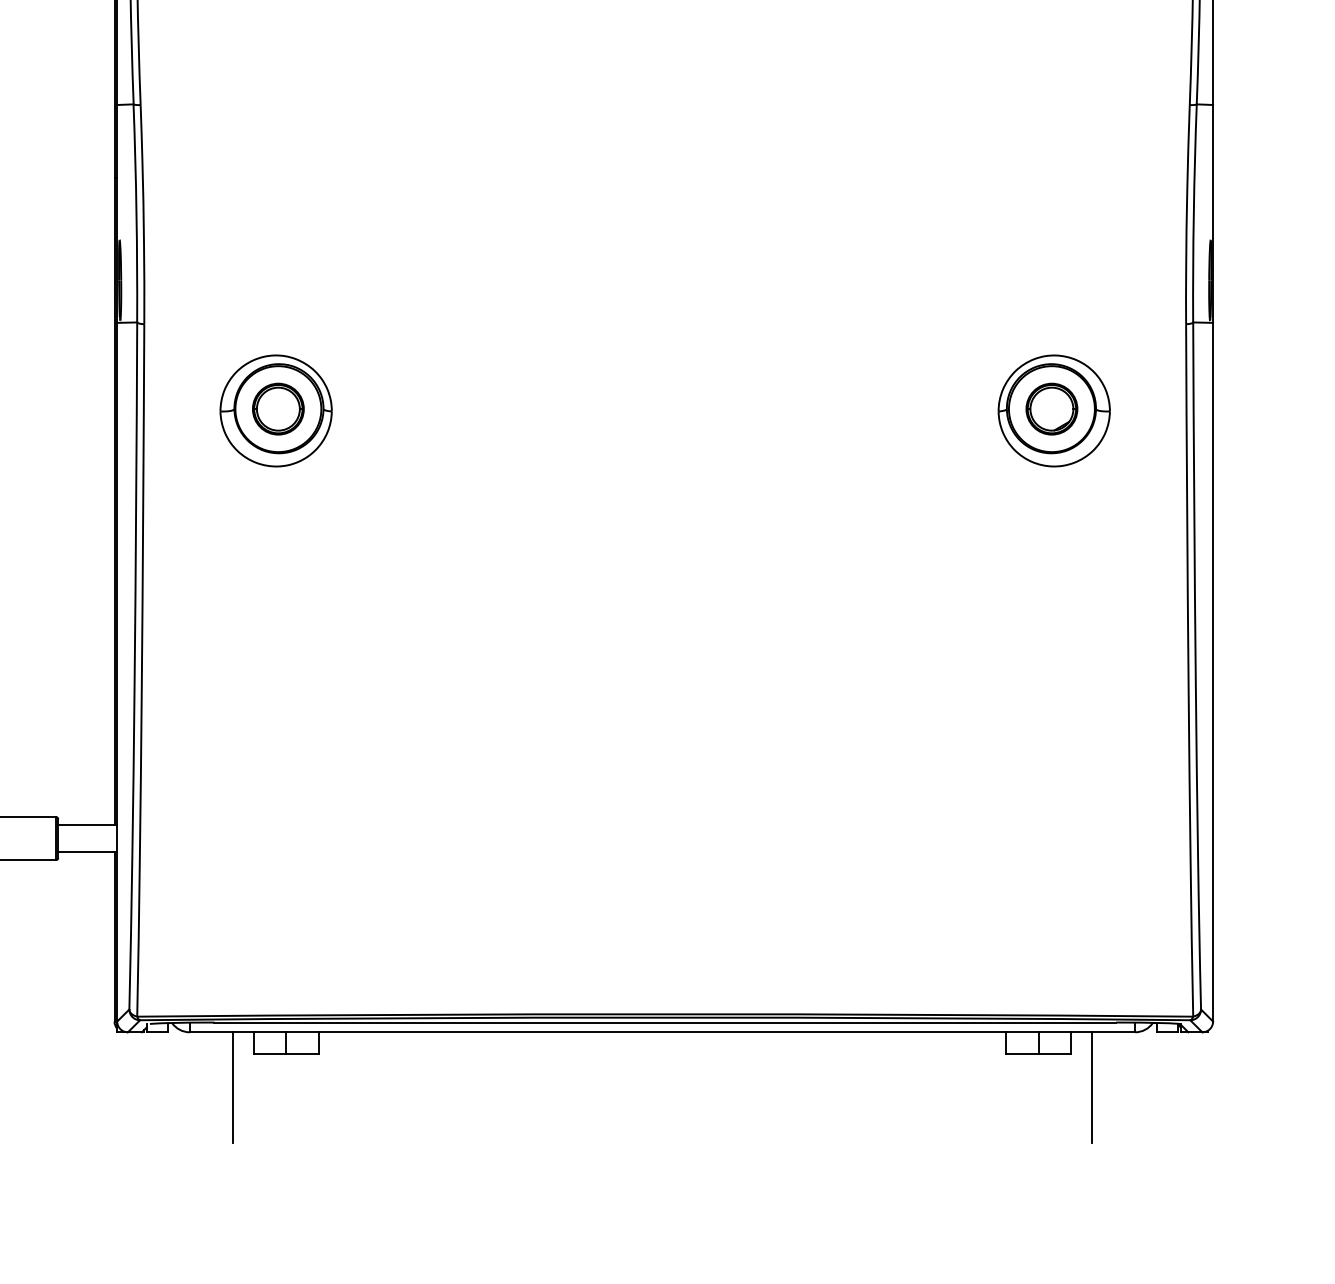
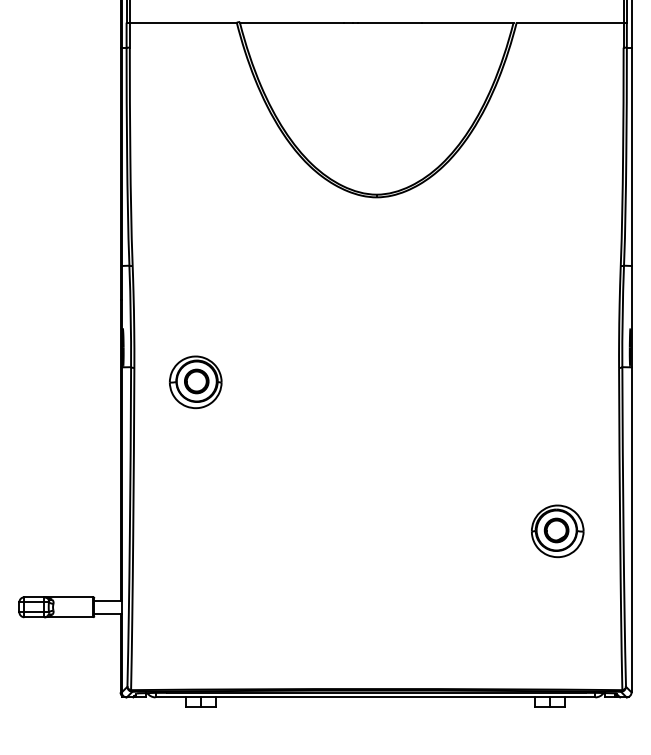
part: (275, 411) -> (195, 382), moved
part: (1053, 411) -> (557, 531), moved
line: (232, 1086) -> (175, 722), removed
line: (1092, 1086) -> (575, 722), removed

